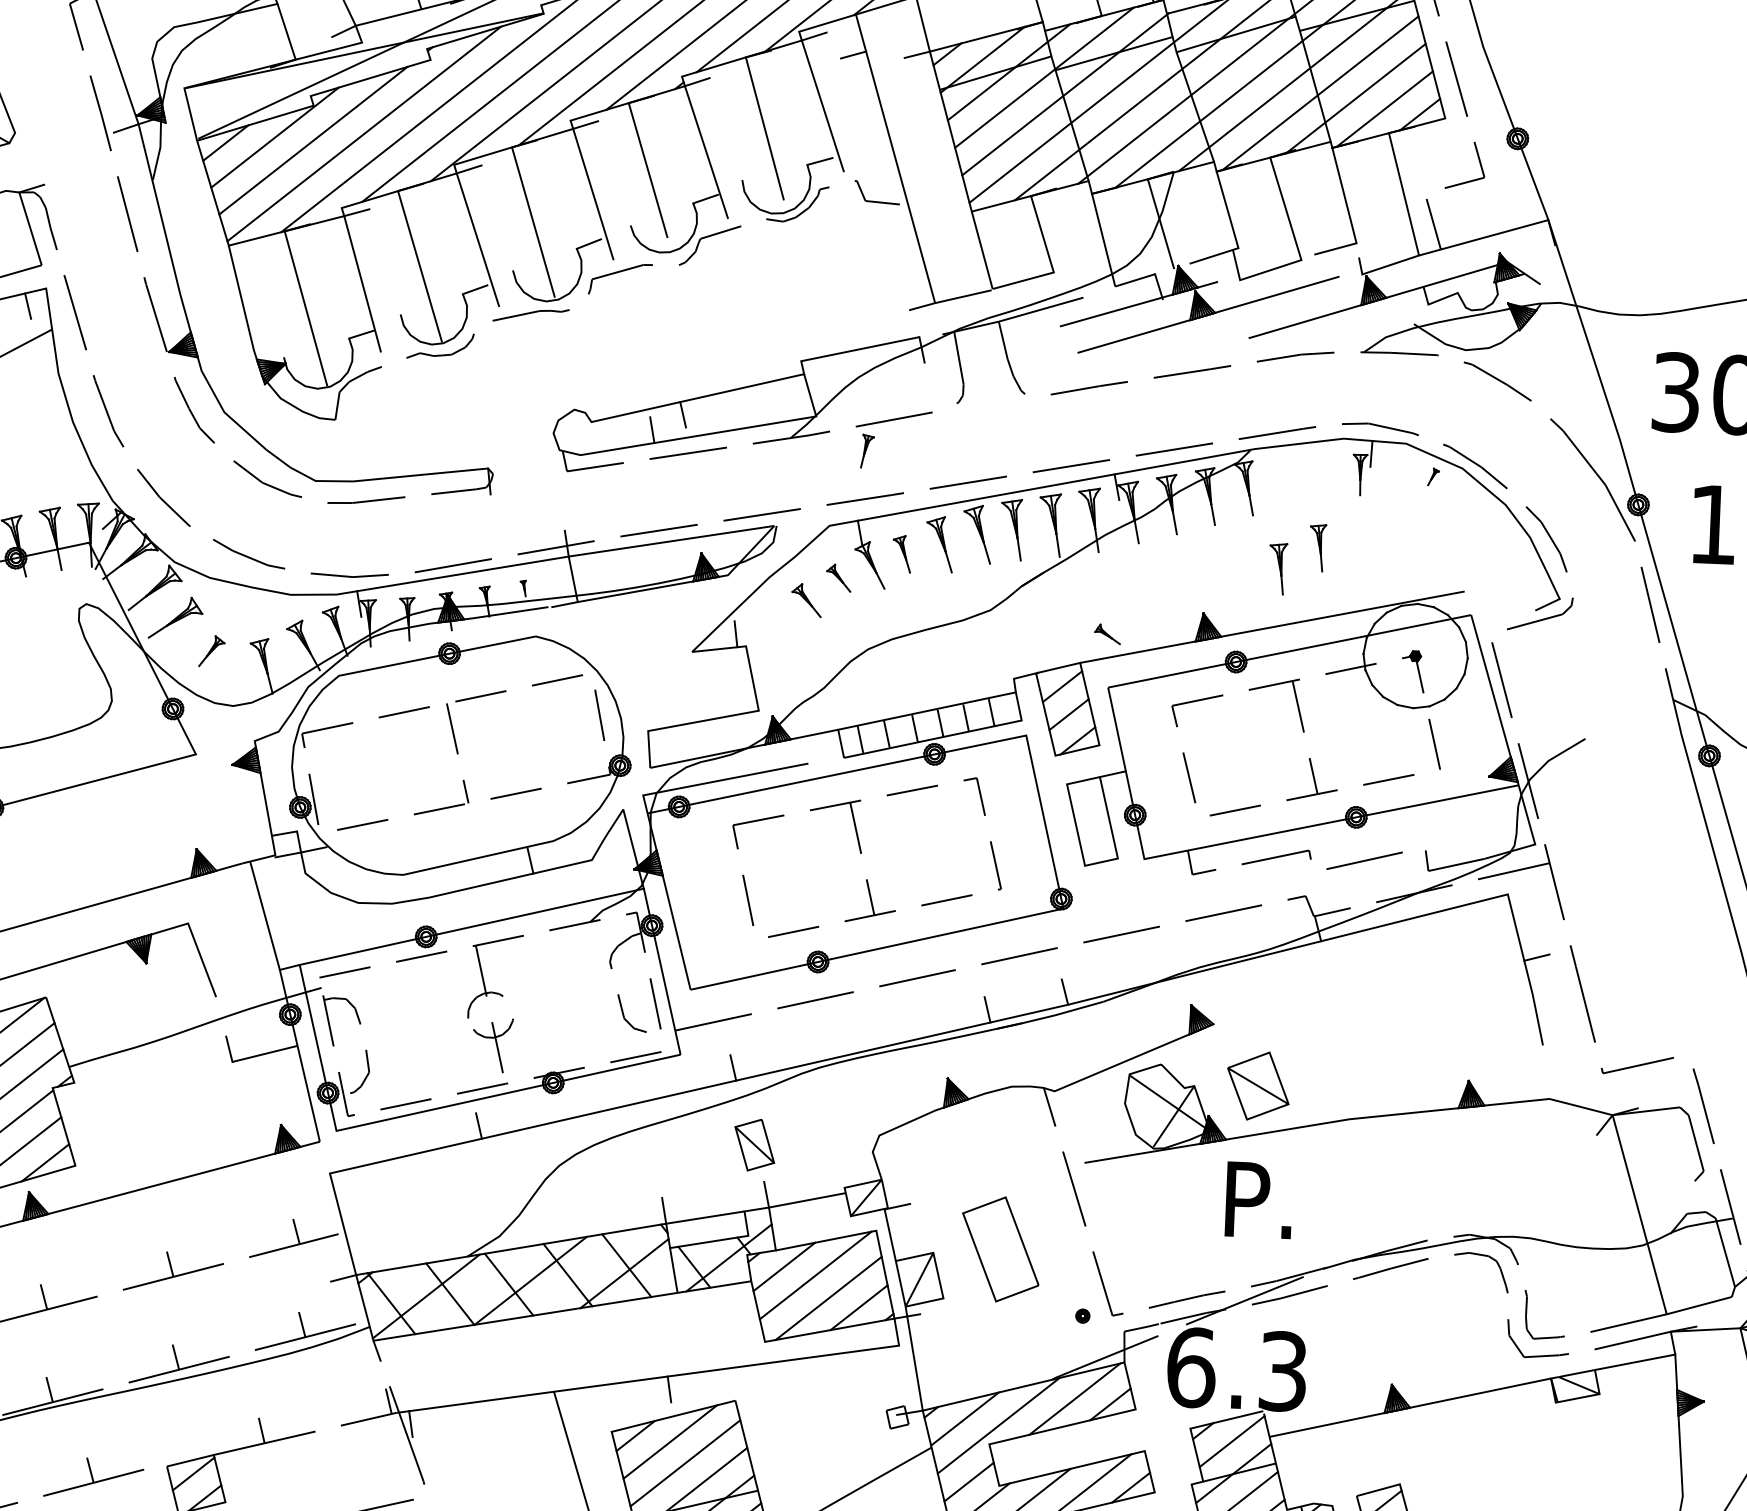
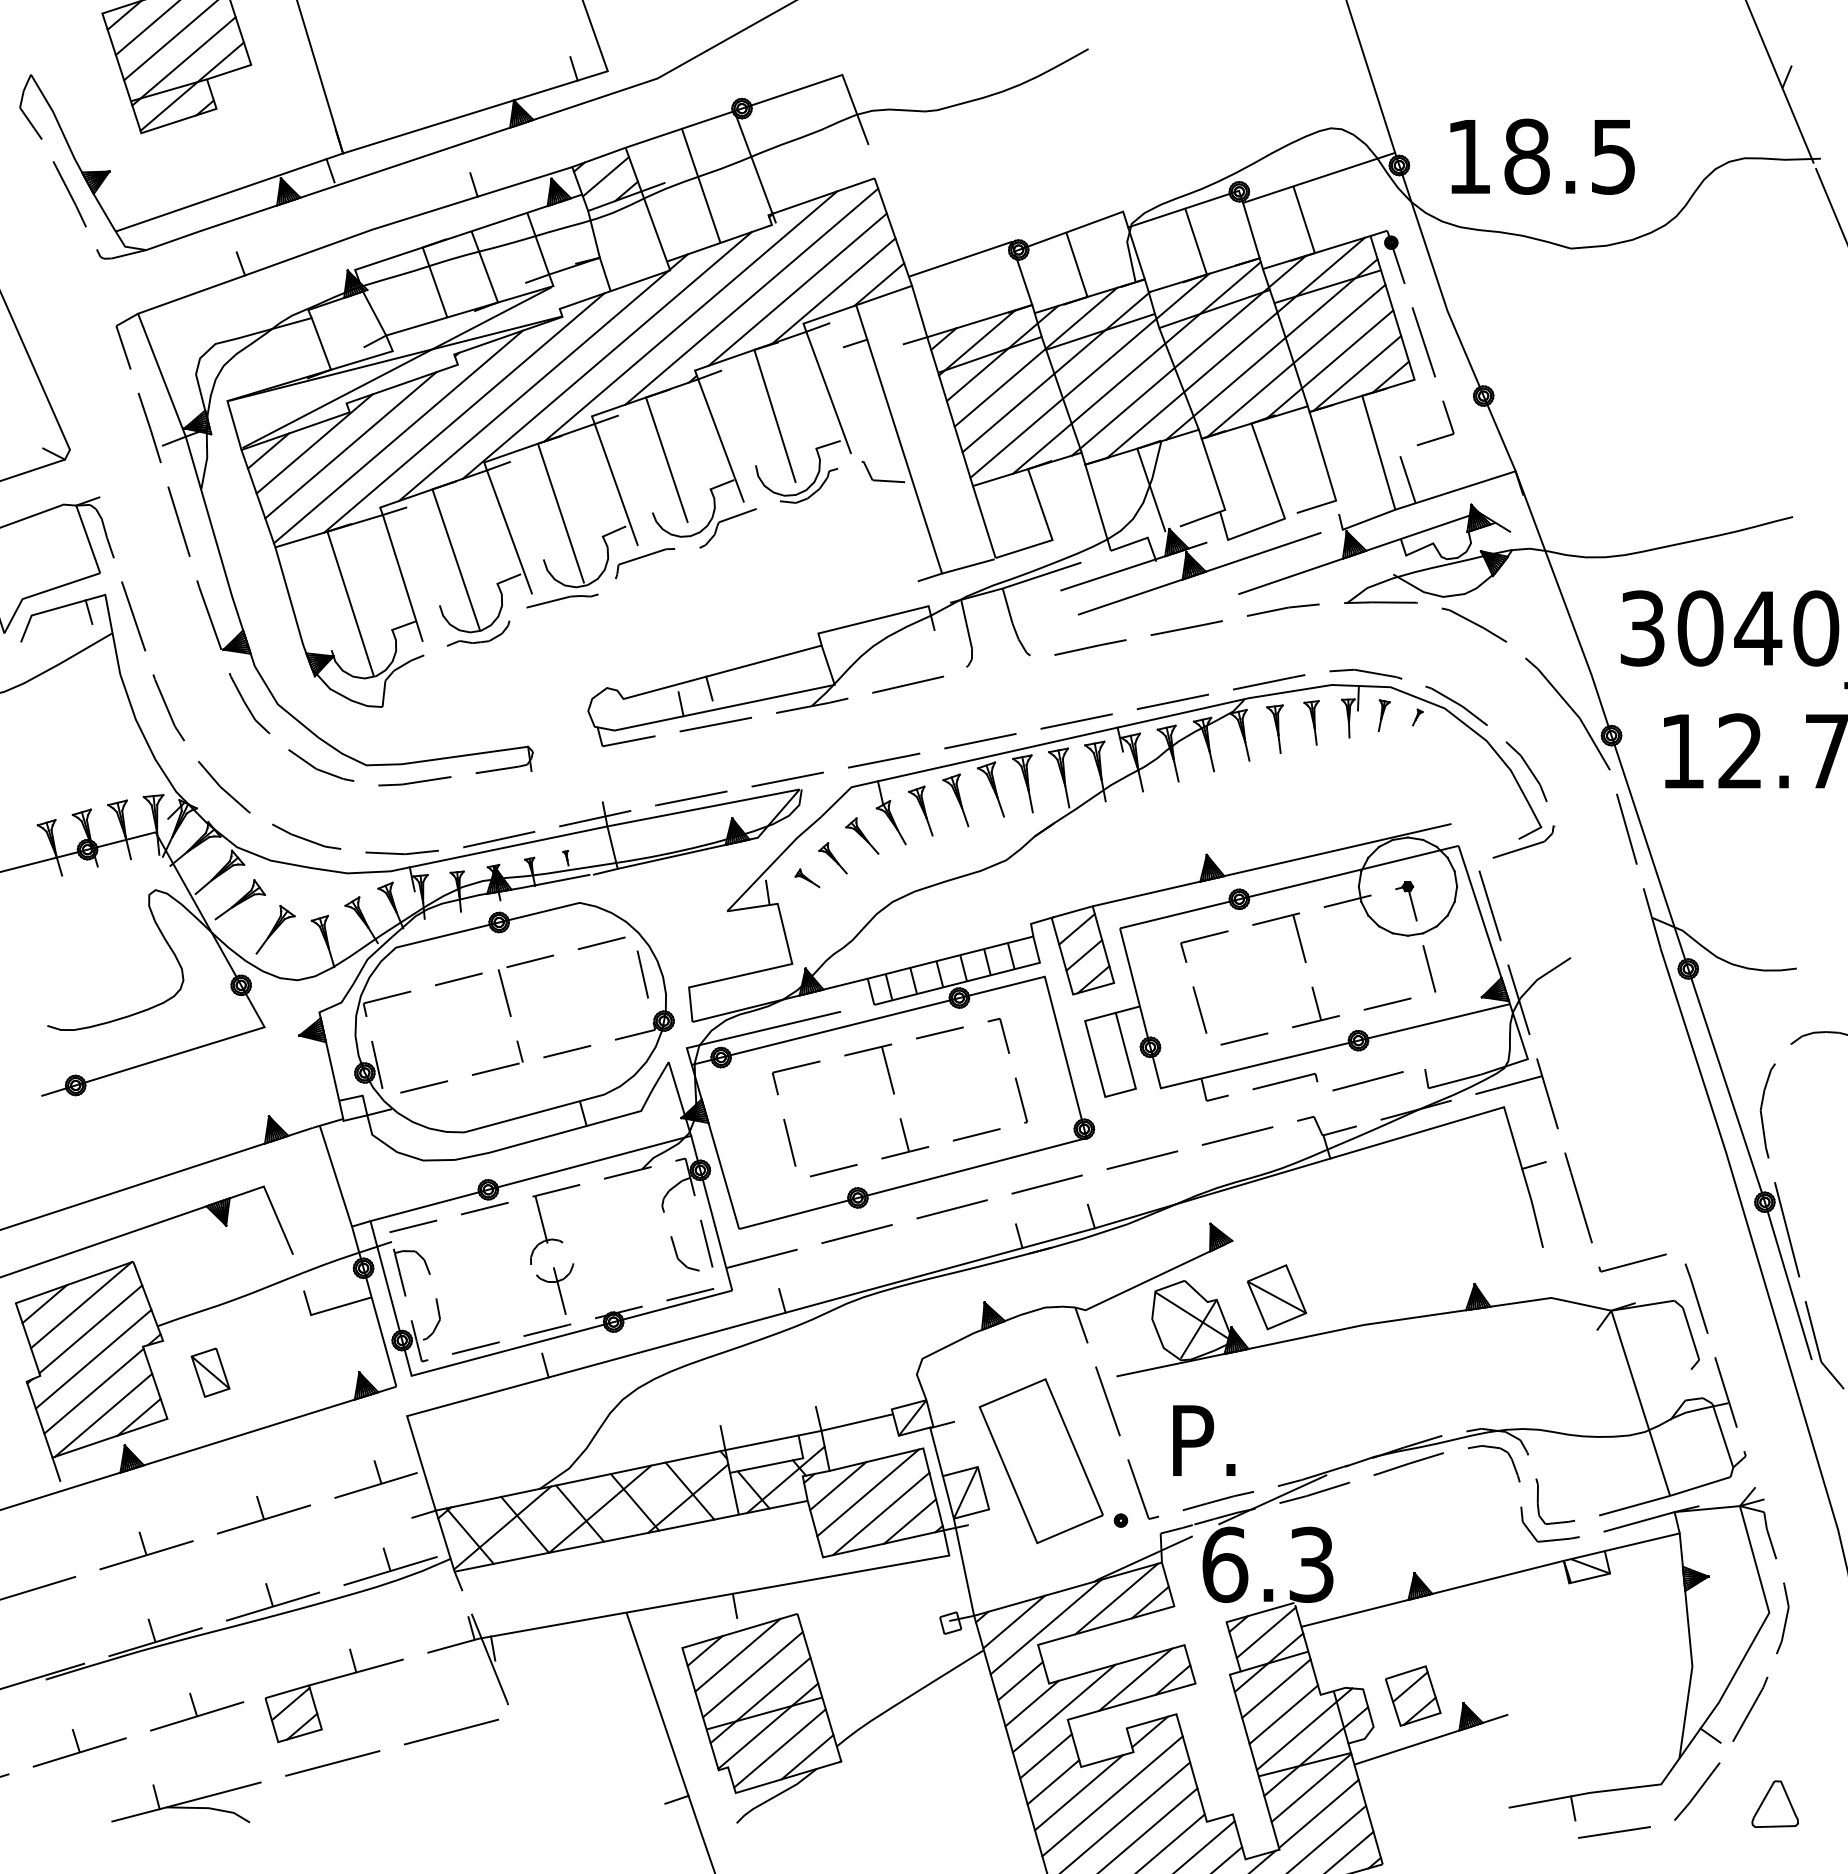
part: (866, 451) -> (1383, 715), moved
part: (1317, 547) -> (1311, 722), moved
part: (901, 553) -> (920, 810), size x1.43
part: (1277, 568) -> (1274, 728), moved
part: (839, 577) -> (862, 835), size x1.43
part: (1107, 634) -> (807, 878), moved
part: (211, 651) -> (275, 929), size x1.67
part: (754, 1144) -> (210, 1372), moved
text: (1259, 1200) -> (1204, 1440), moved
part: (1000, 1248) -> (1040, 1460), size x1.67

